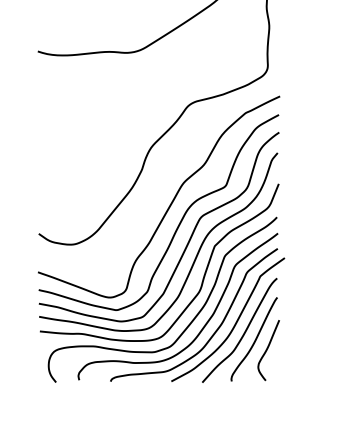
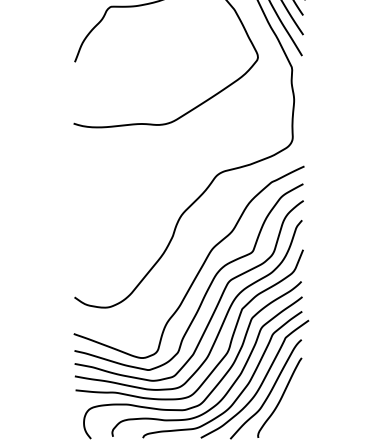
curve: (267, 350) -> (292, 408), removed

